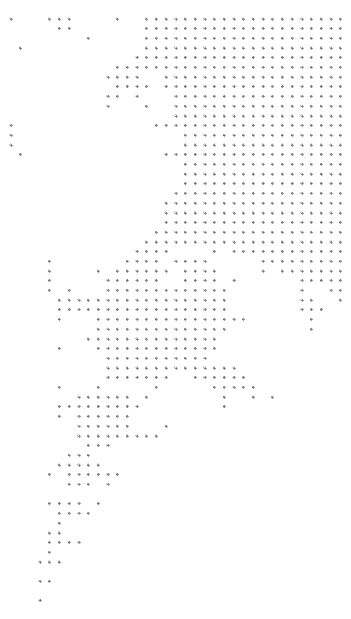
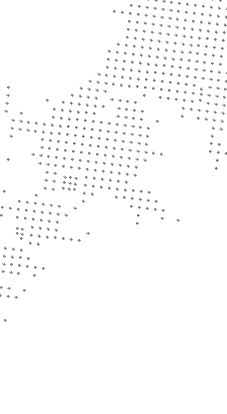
part: (282, 241) -> (200, 93), size x0.7
part: (136, 367) -> (69, 182), size x0.7
part: (83, 435) -> (19, 233), size x0.6

